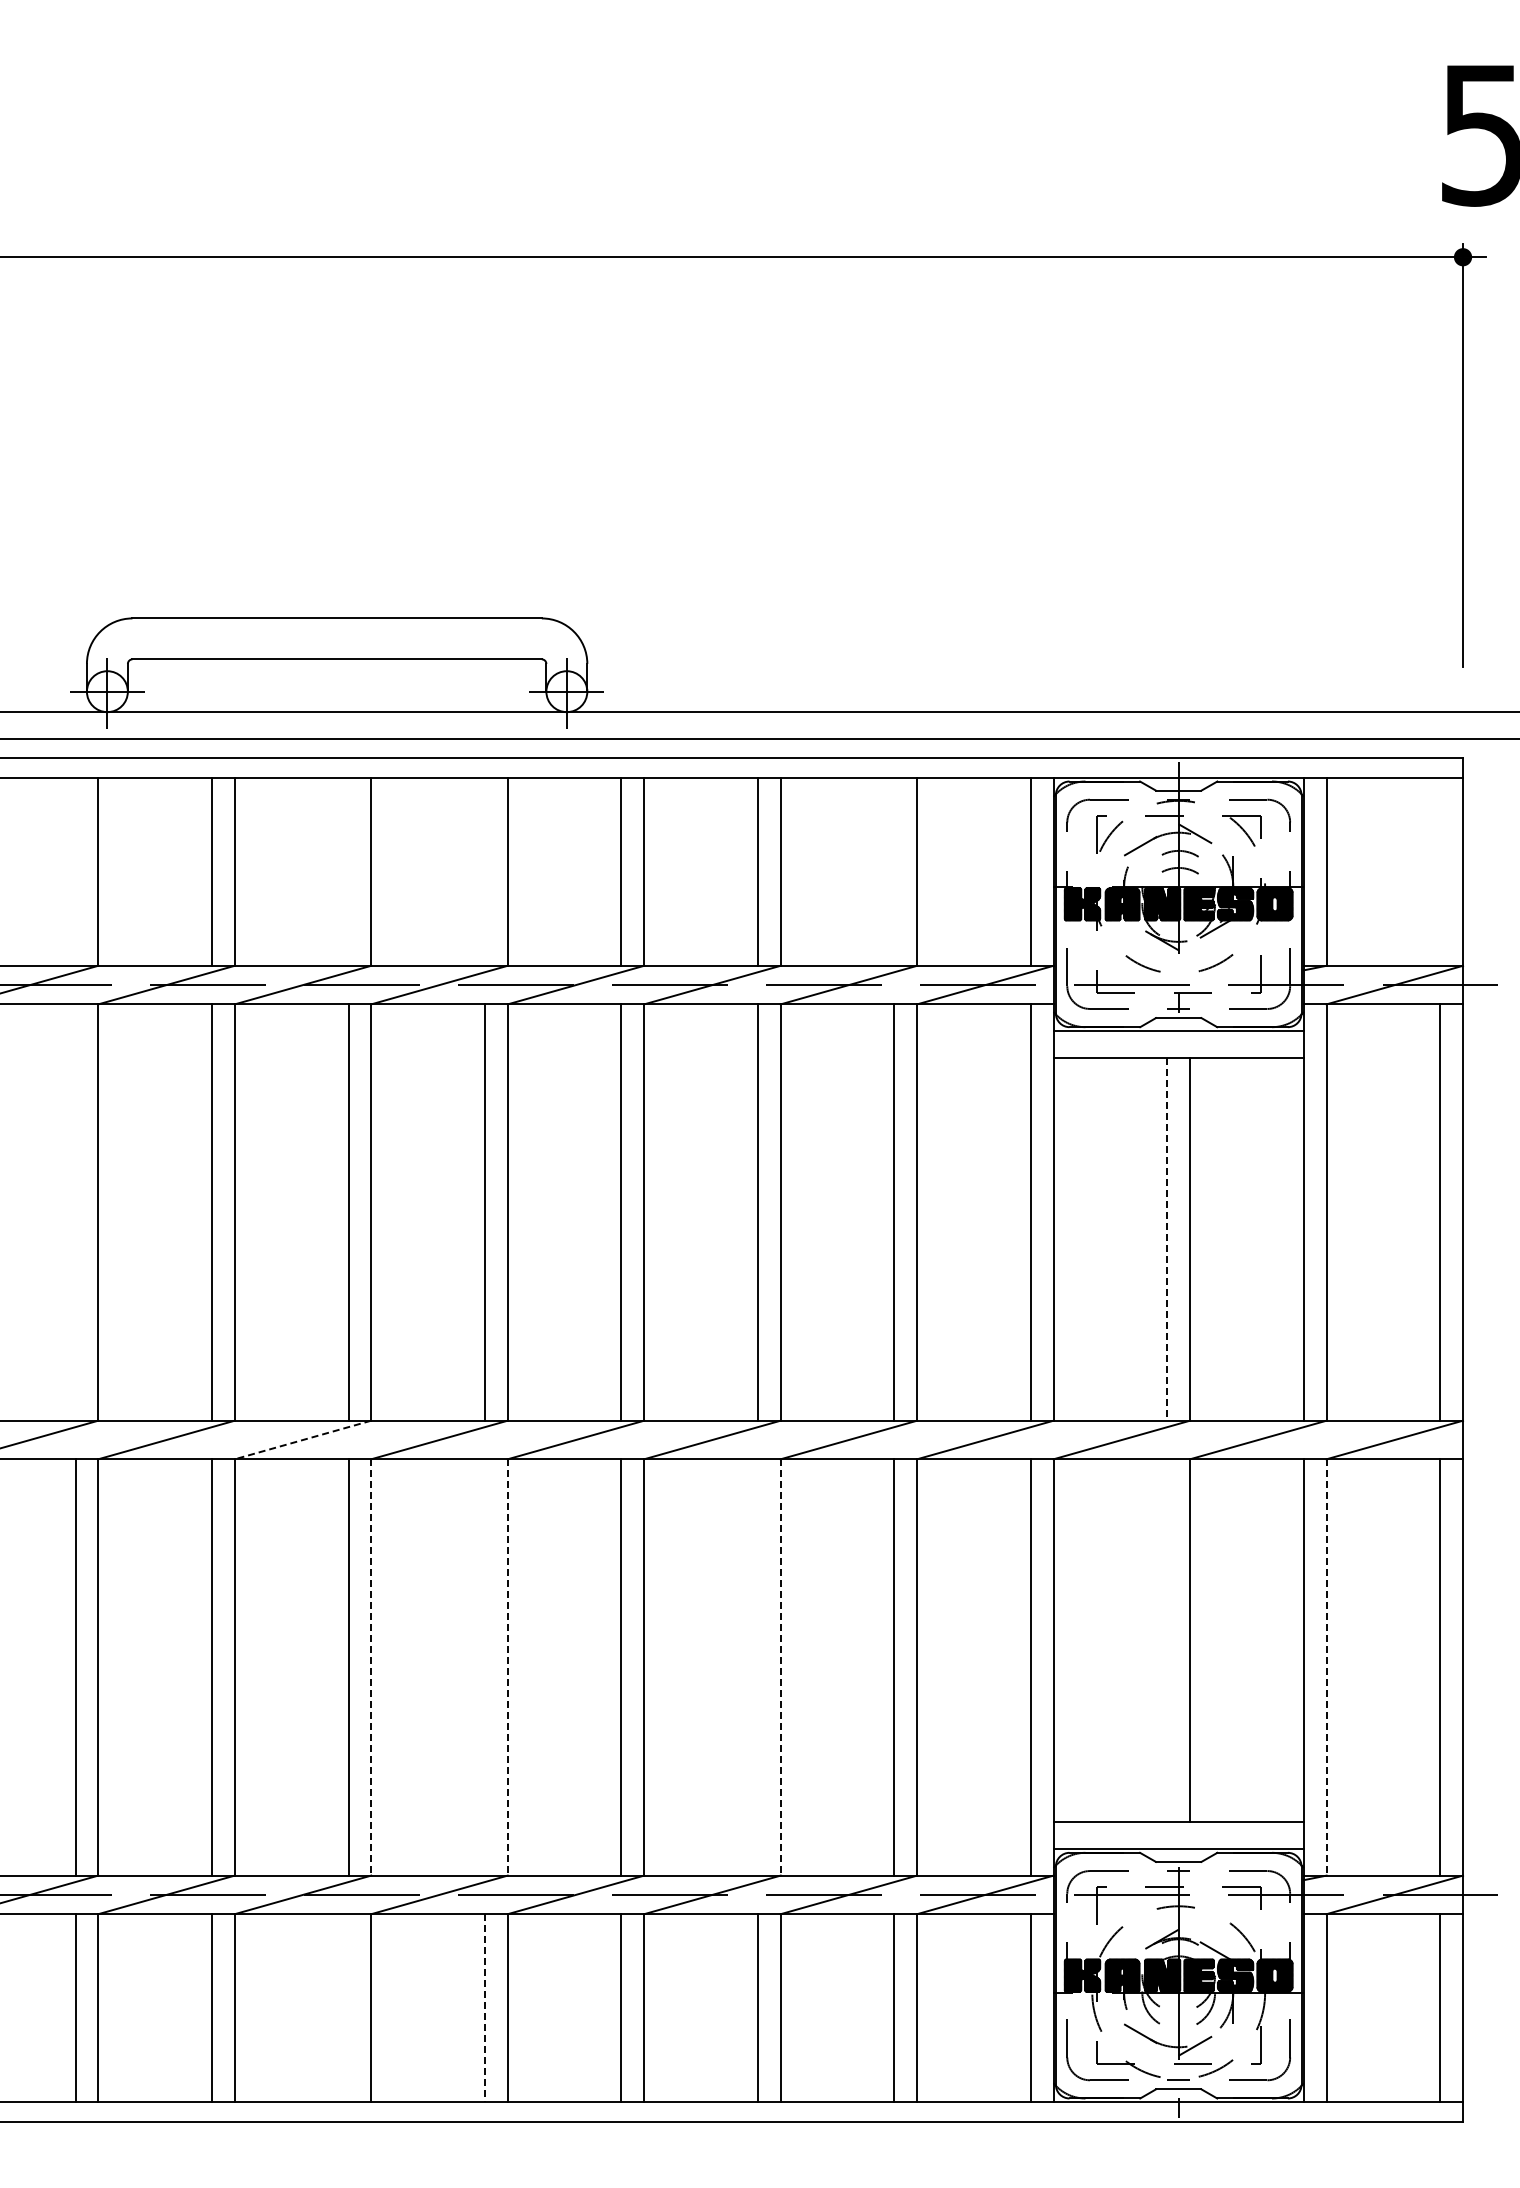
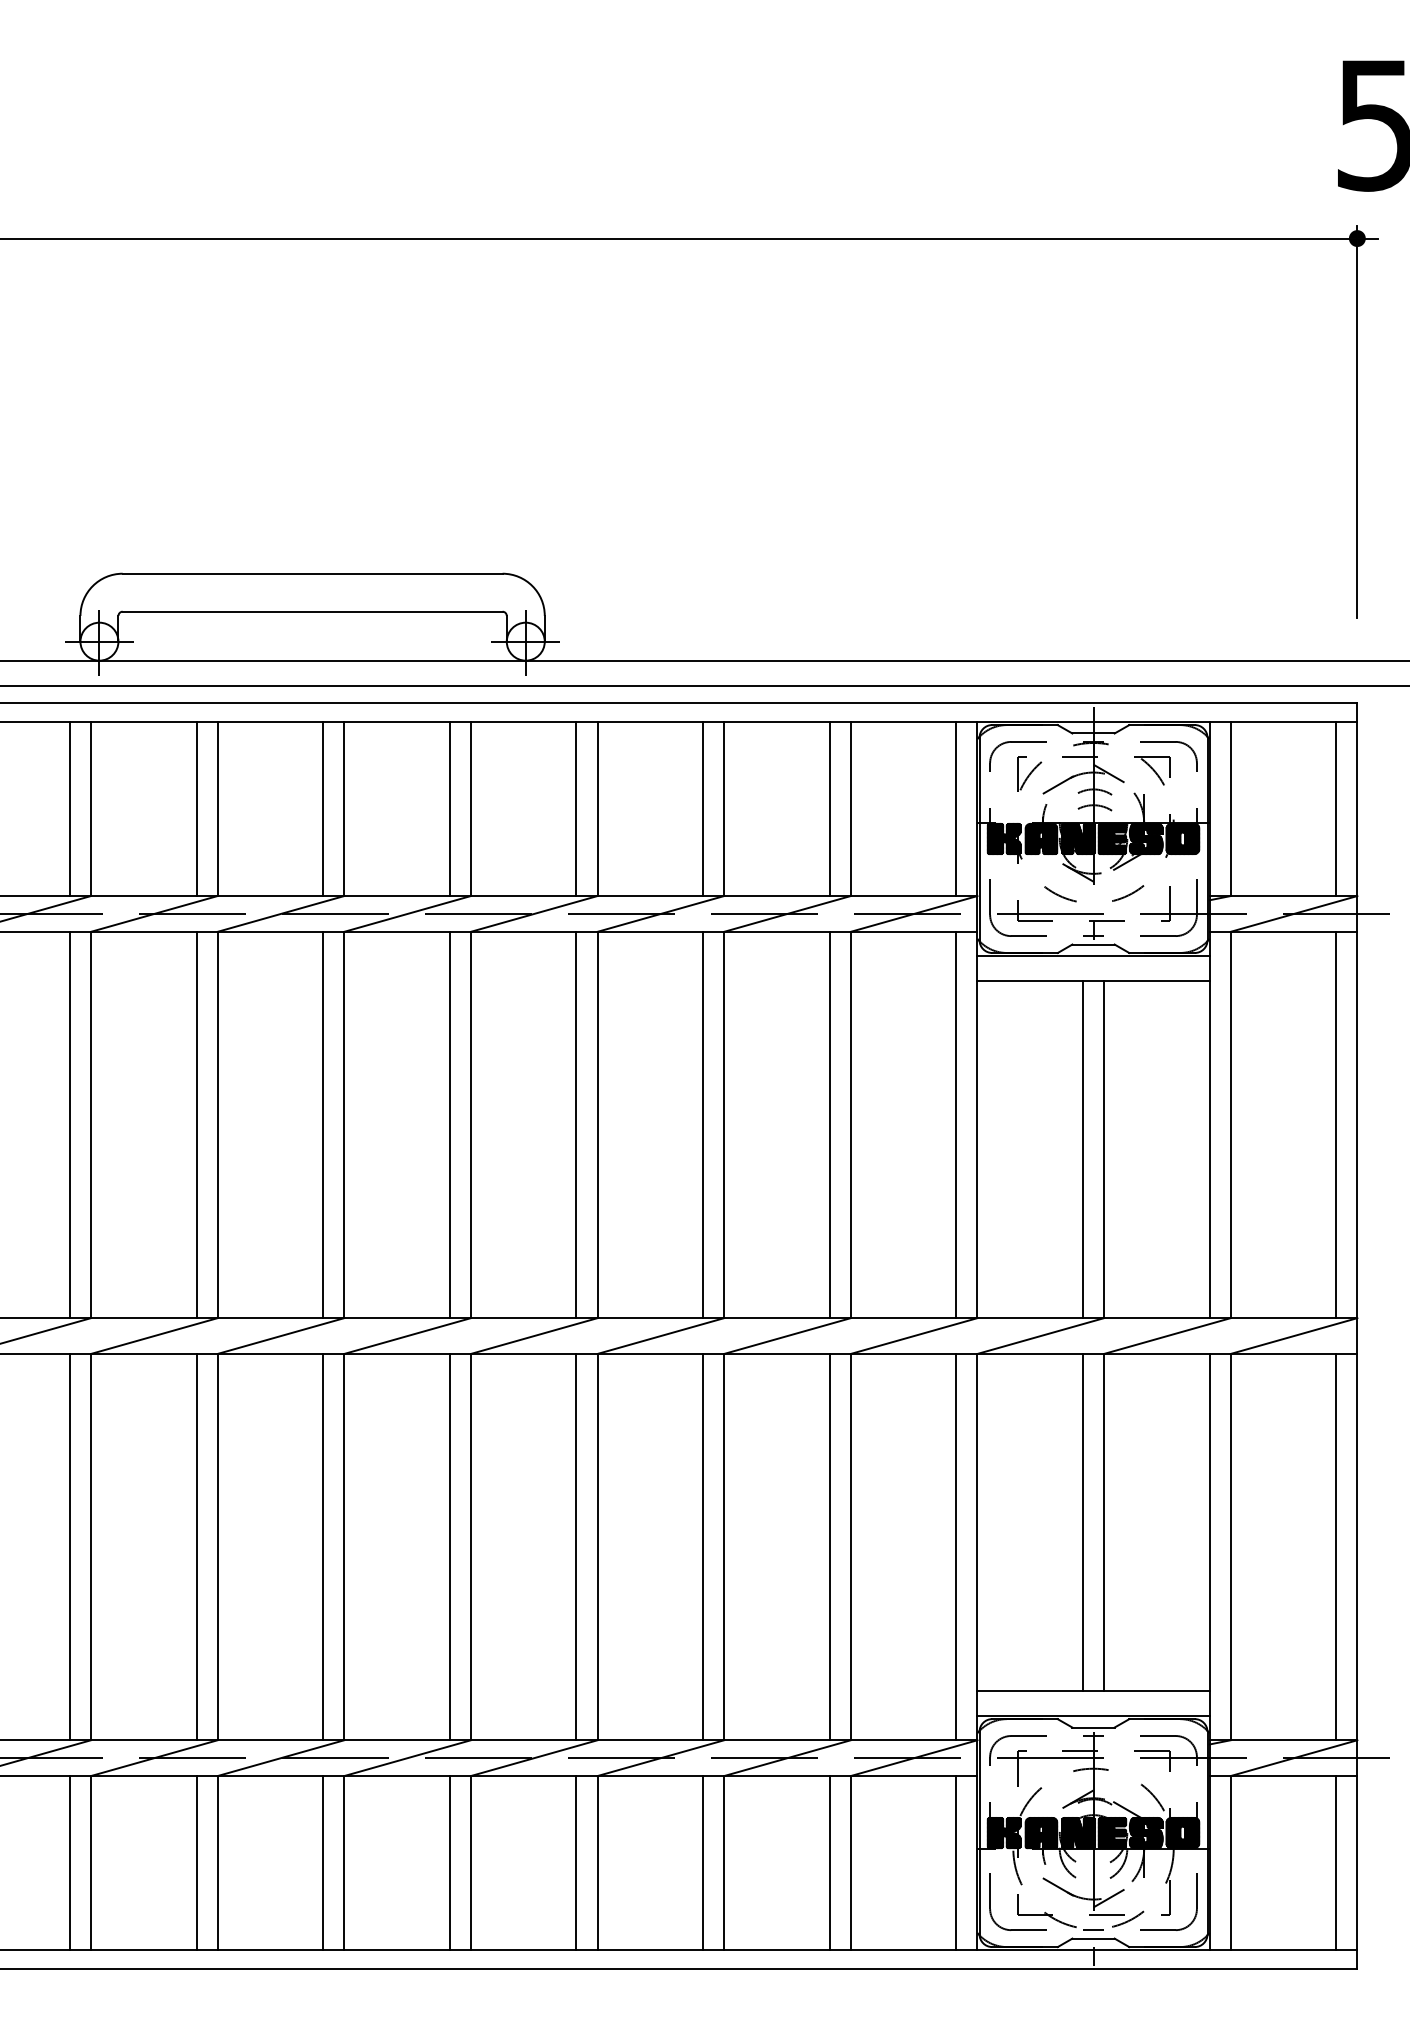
line: (75, 871) -> (69, 808), added
line: (348, 871) -> (323, 808), added
line: (484, 871) -> (449, 808), added
line: (894, 871) -> (829, 808), added
line: (1440, 871) -> (1336, 808), added
line: (75, 1212) -> (69, 1124), added
line: (1167, 1239) -> (1083, 1150), dashed -> solid
line: (303, 1440) -> (281, 1336), dashed -> solid
line: (1167, 1640) -> (1083, 1522), added
line: (371, 1667) -> (344, 1547), dashed -> solid
line: (484, 1667) -> (449, 1547), added
line: (507, 1667) -> (470, 1547), dashed -> solid
line: (757, 1667) -> (702, 1547), added
line: (780, 1667) -> (724, 1547), dashed -> solid
line: (1326, 1667) -> (1230, 1547), dashed -> solid
line: (348, 2007) -> (323, 1862), added
line: (484, 2008) -> (449, 1863), dashed -> solid

